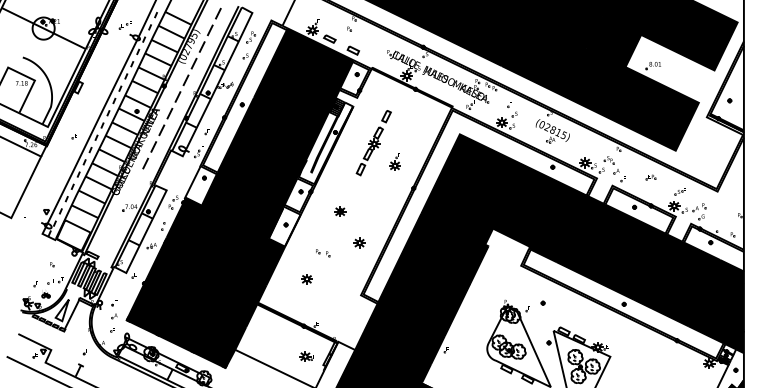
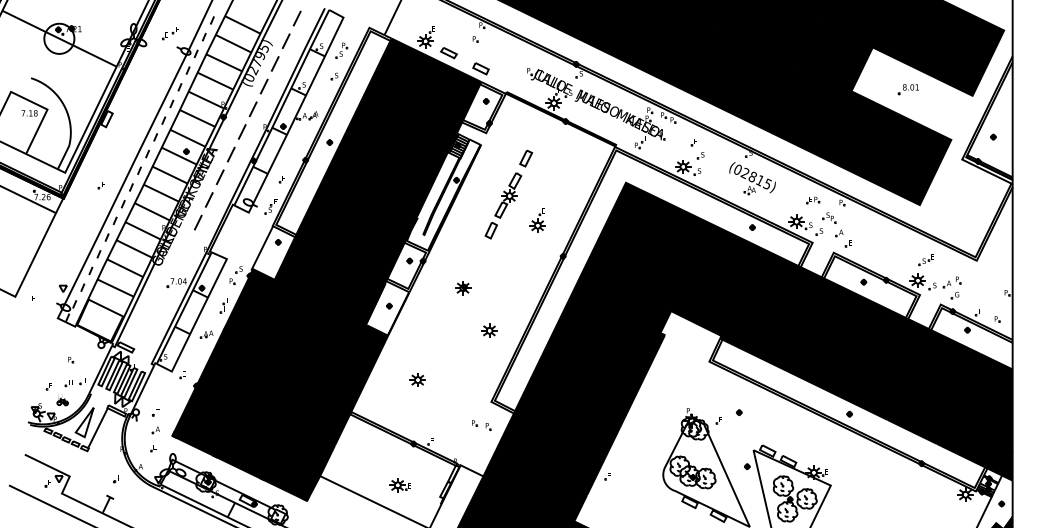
part: (652, 65) -> (907, 89), moved
part: (651, 177) -> (813, 200), moved
part: (322, 253) -> (481, 425), moved
part: (306, 356) -> (399, 485), moved

